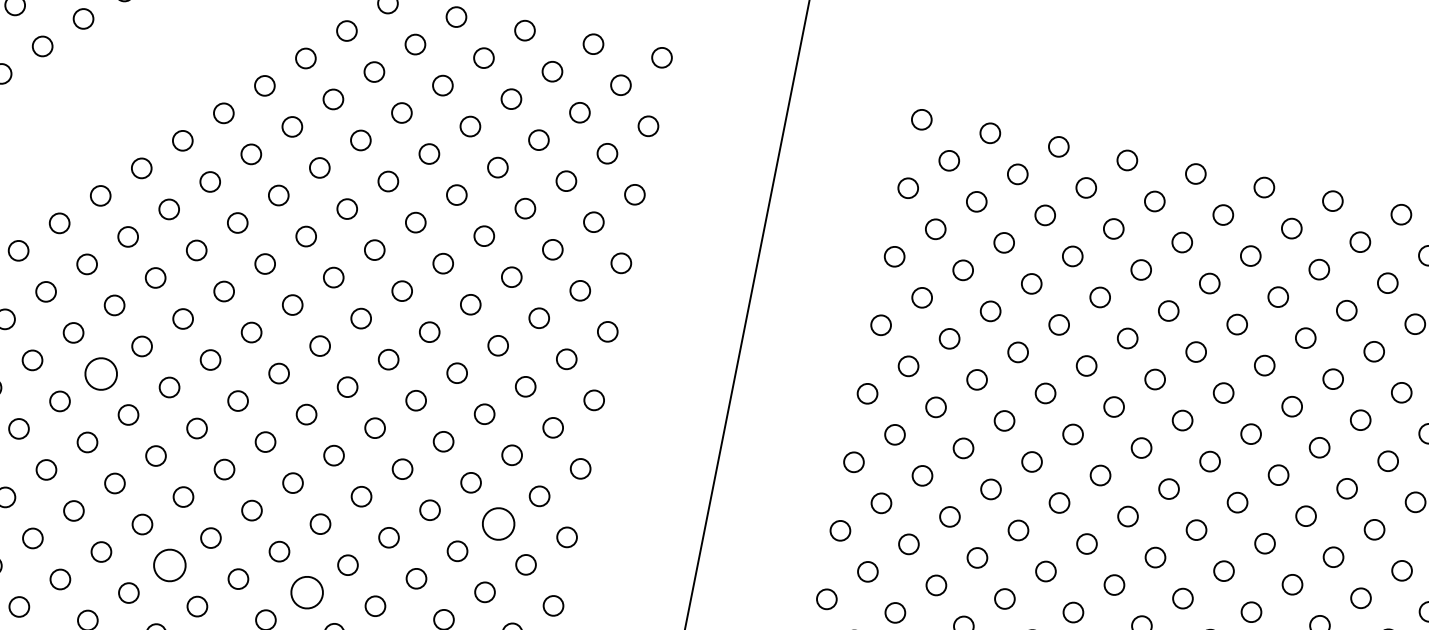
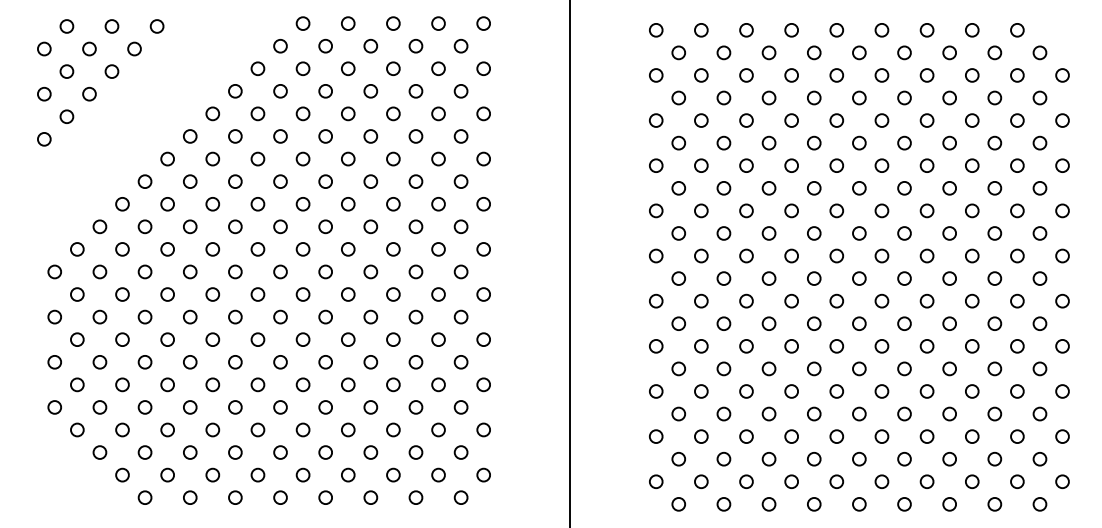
circle: (100, 373) -> (167, 294), size x0.62
circle: (498, 523) -> (438, 339), size x0.62
circle: (170, 565) -> (235, 407), size x0.62
circle: (306, 592) -> (325, 407), size x0.62

